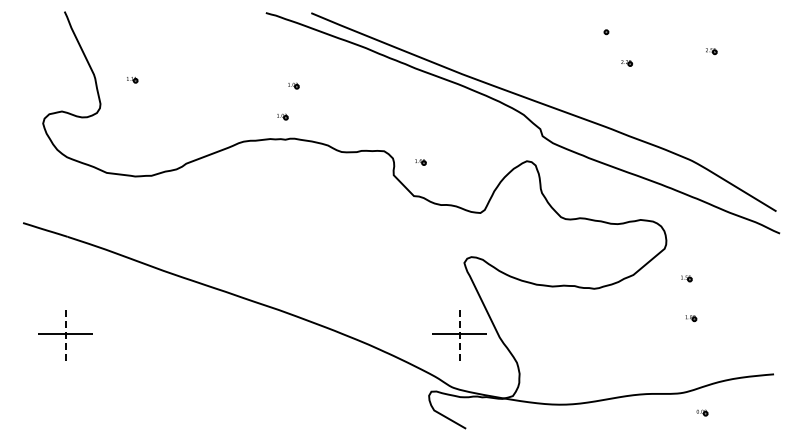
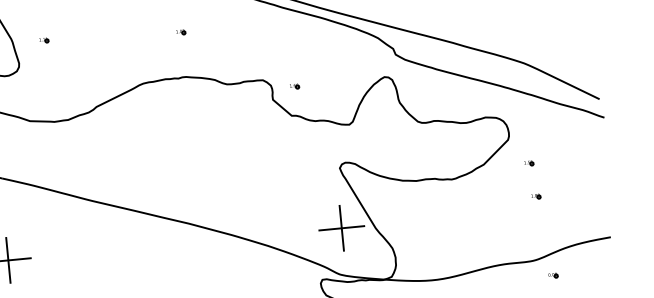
part: (282, 116) -> (174, 59), removed
line: (65, 333) -> (8, 260), dashed -> solid
line: (459, 333) -> (341, 228), dashed -> solid

